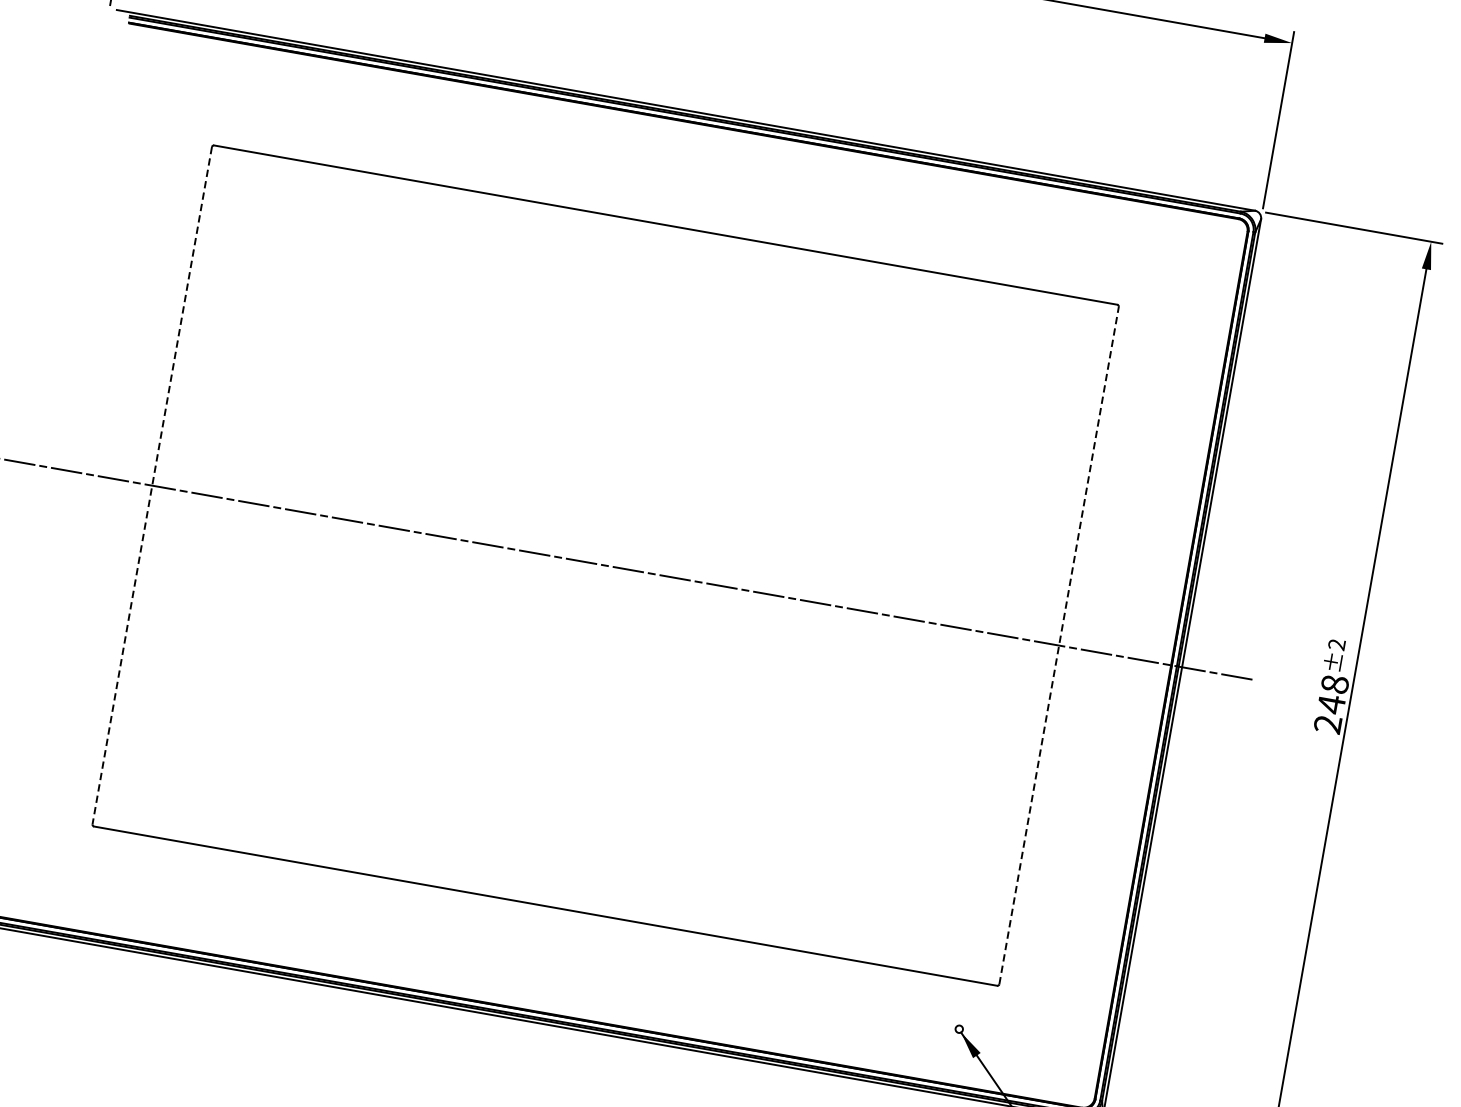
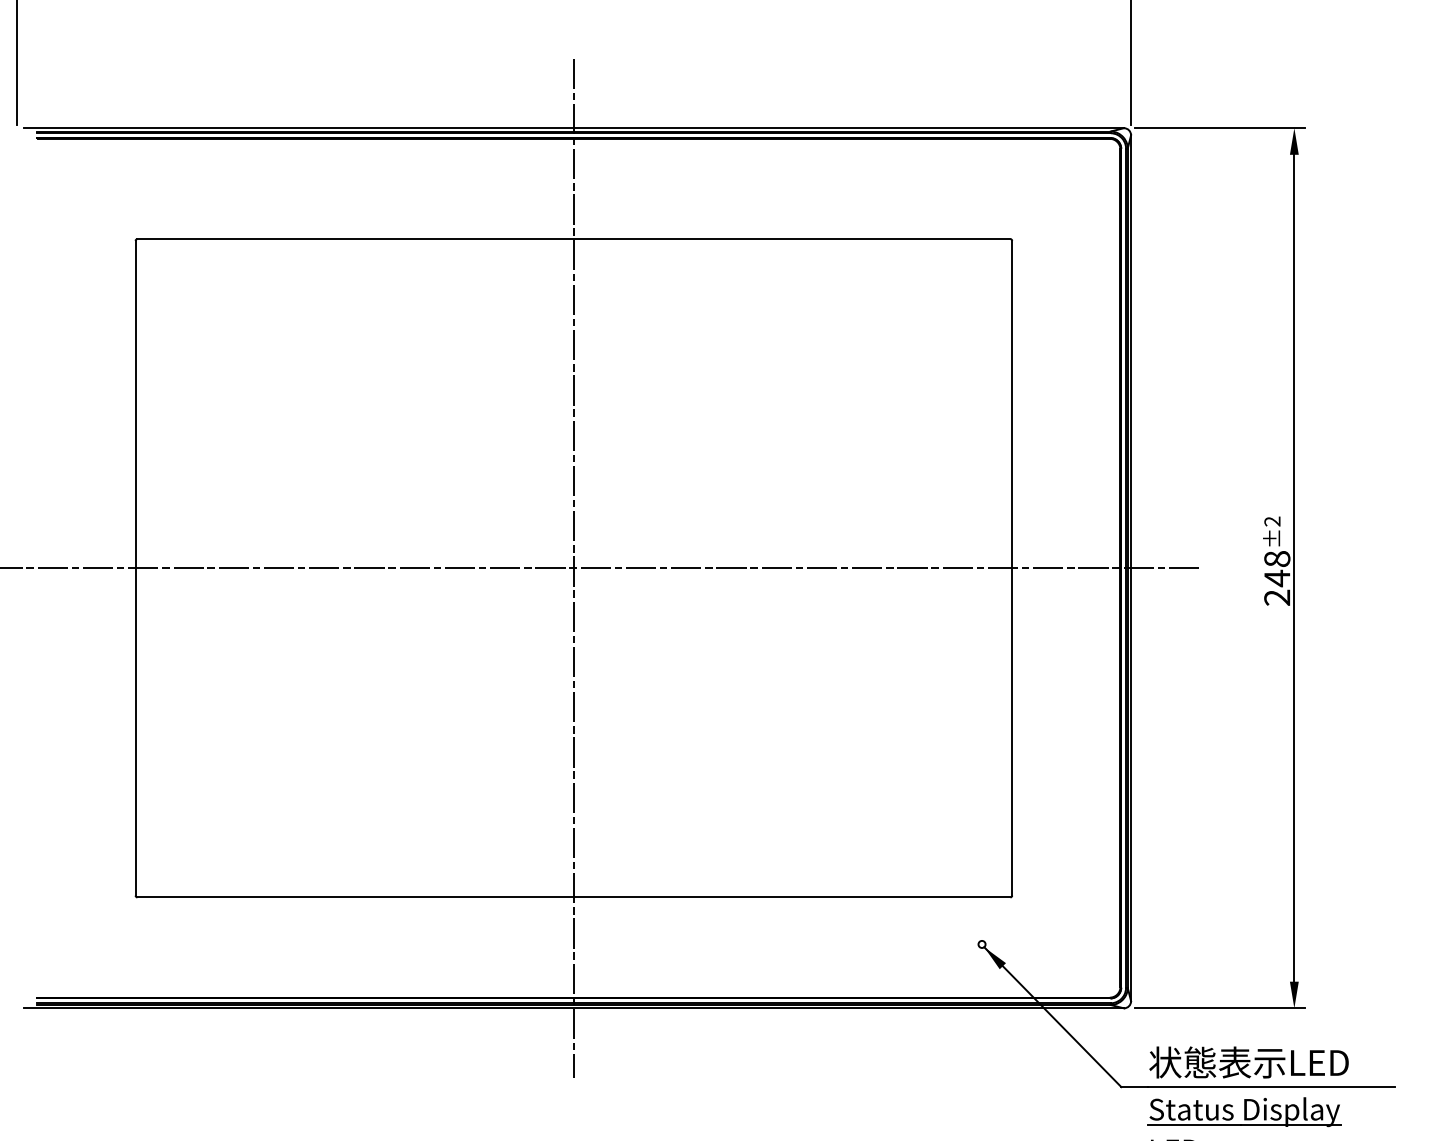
line: (152, 485) -> (135, 568), dashed -> solid
line: (605, 564) -> (573, 567), added
line: (1059, 644) -> (1012, 567), dashed -> solid

